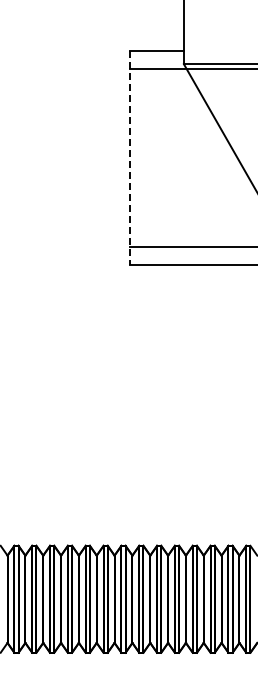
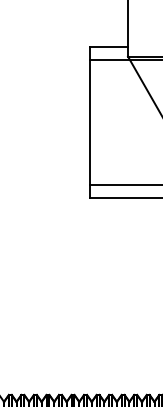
line: (130, 158) -> (90, 122), dashed -> solid

